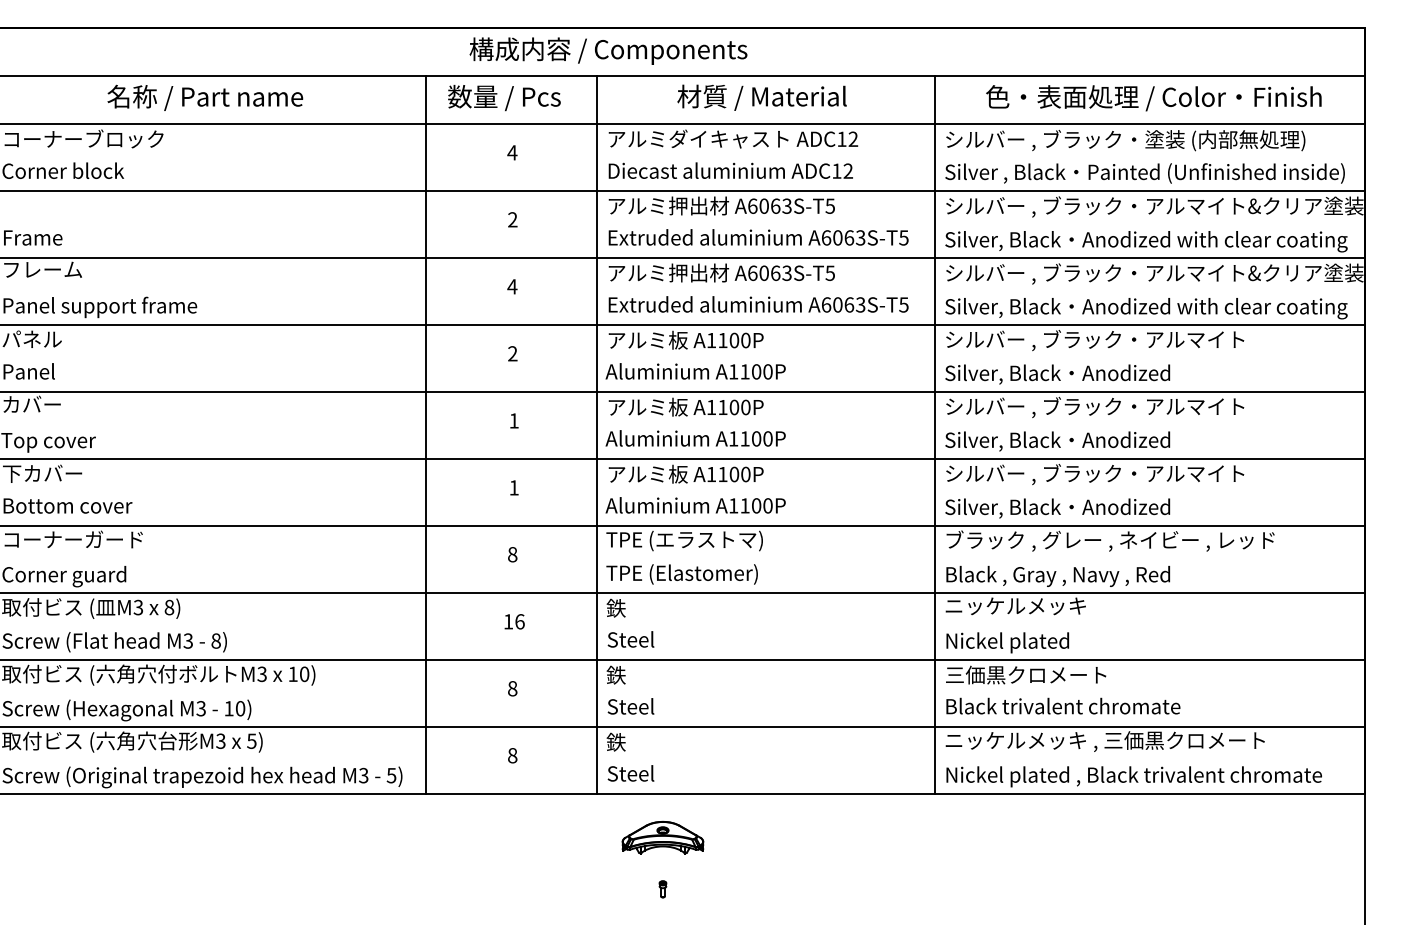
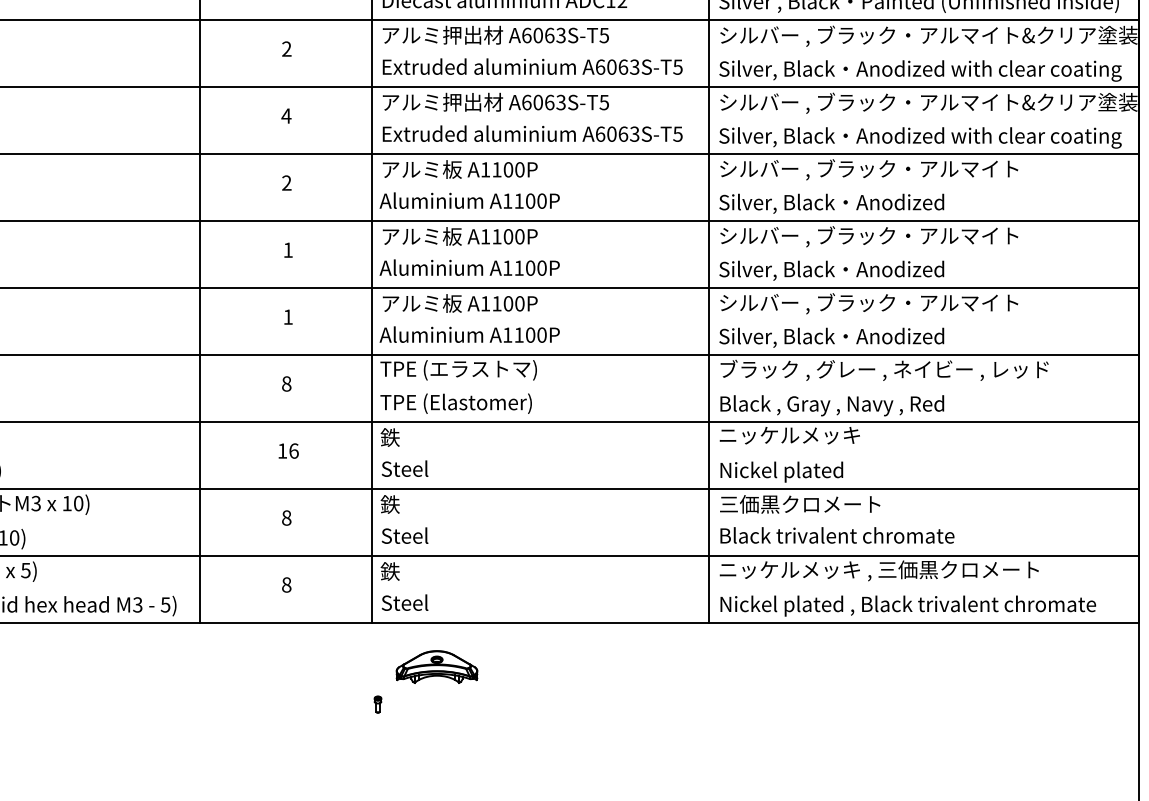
part: (662, 889) -> (377, 704), moved

